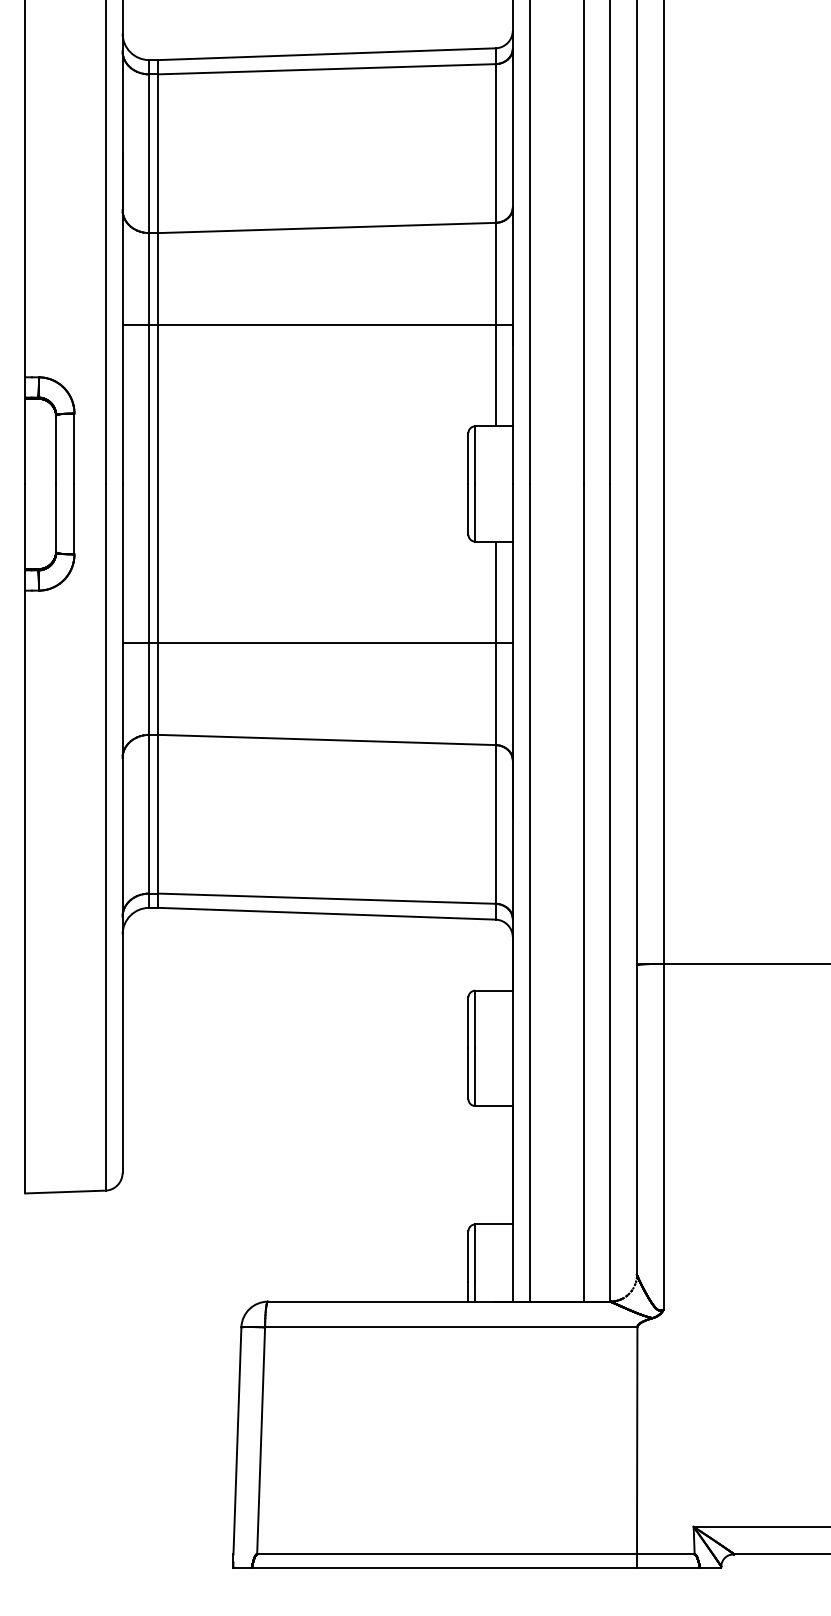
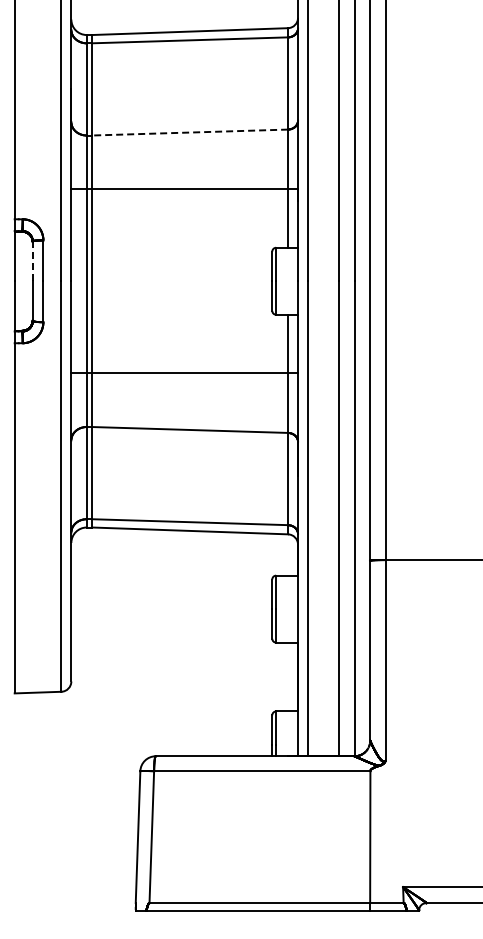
line: (325, 227) -> (189, 132), solid -> dashed
line: (55, 449) -> (32, 261), solid -> dashed

